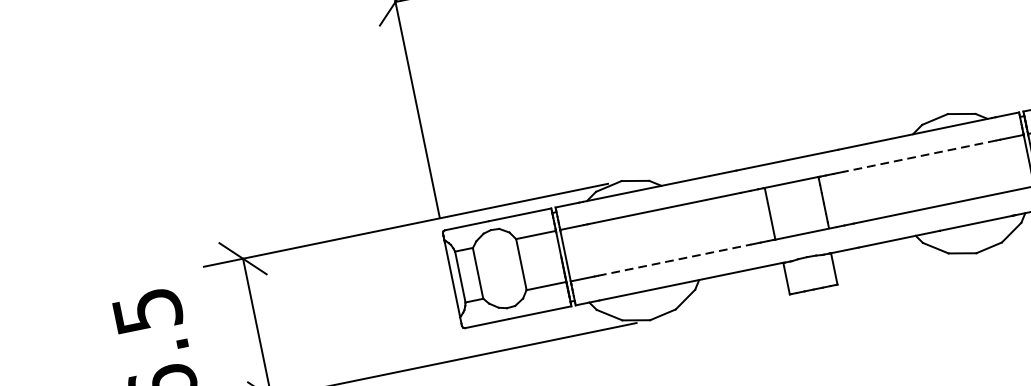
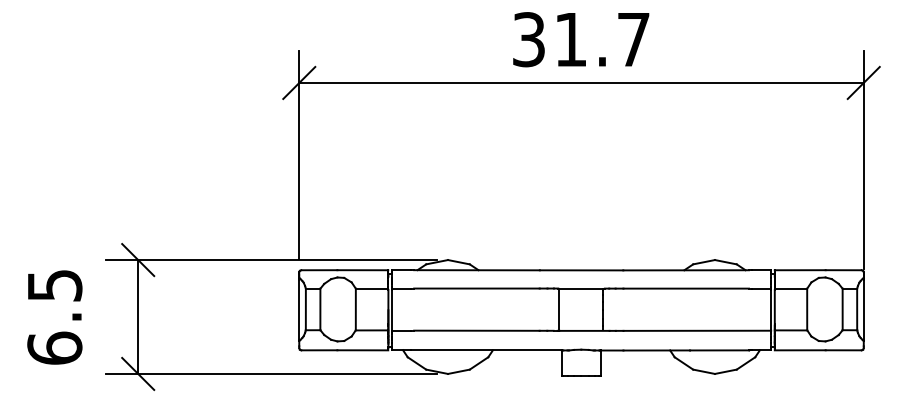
line: (920, 156) -> (686, 288), dashed -> solid
line: (674, 259) -> (476, 330), dashed -> solid

